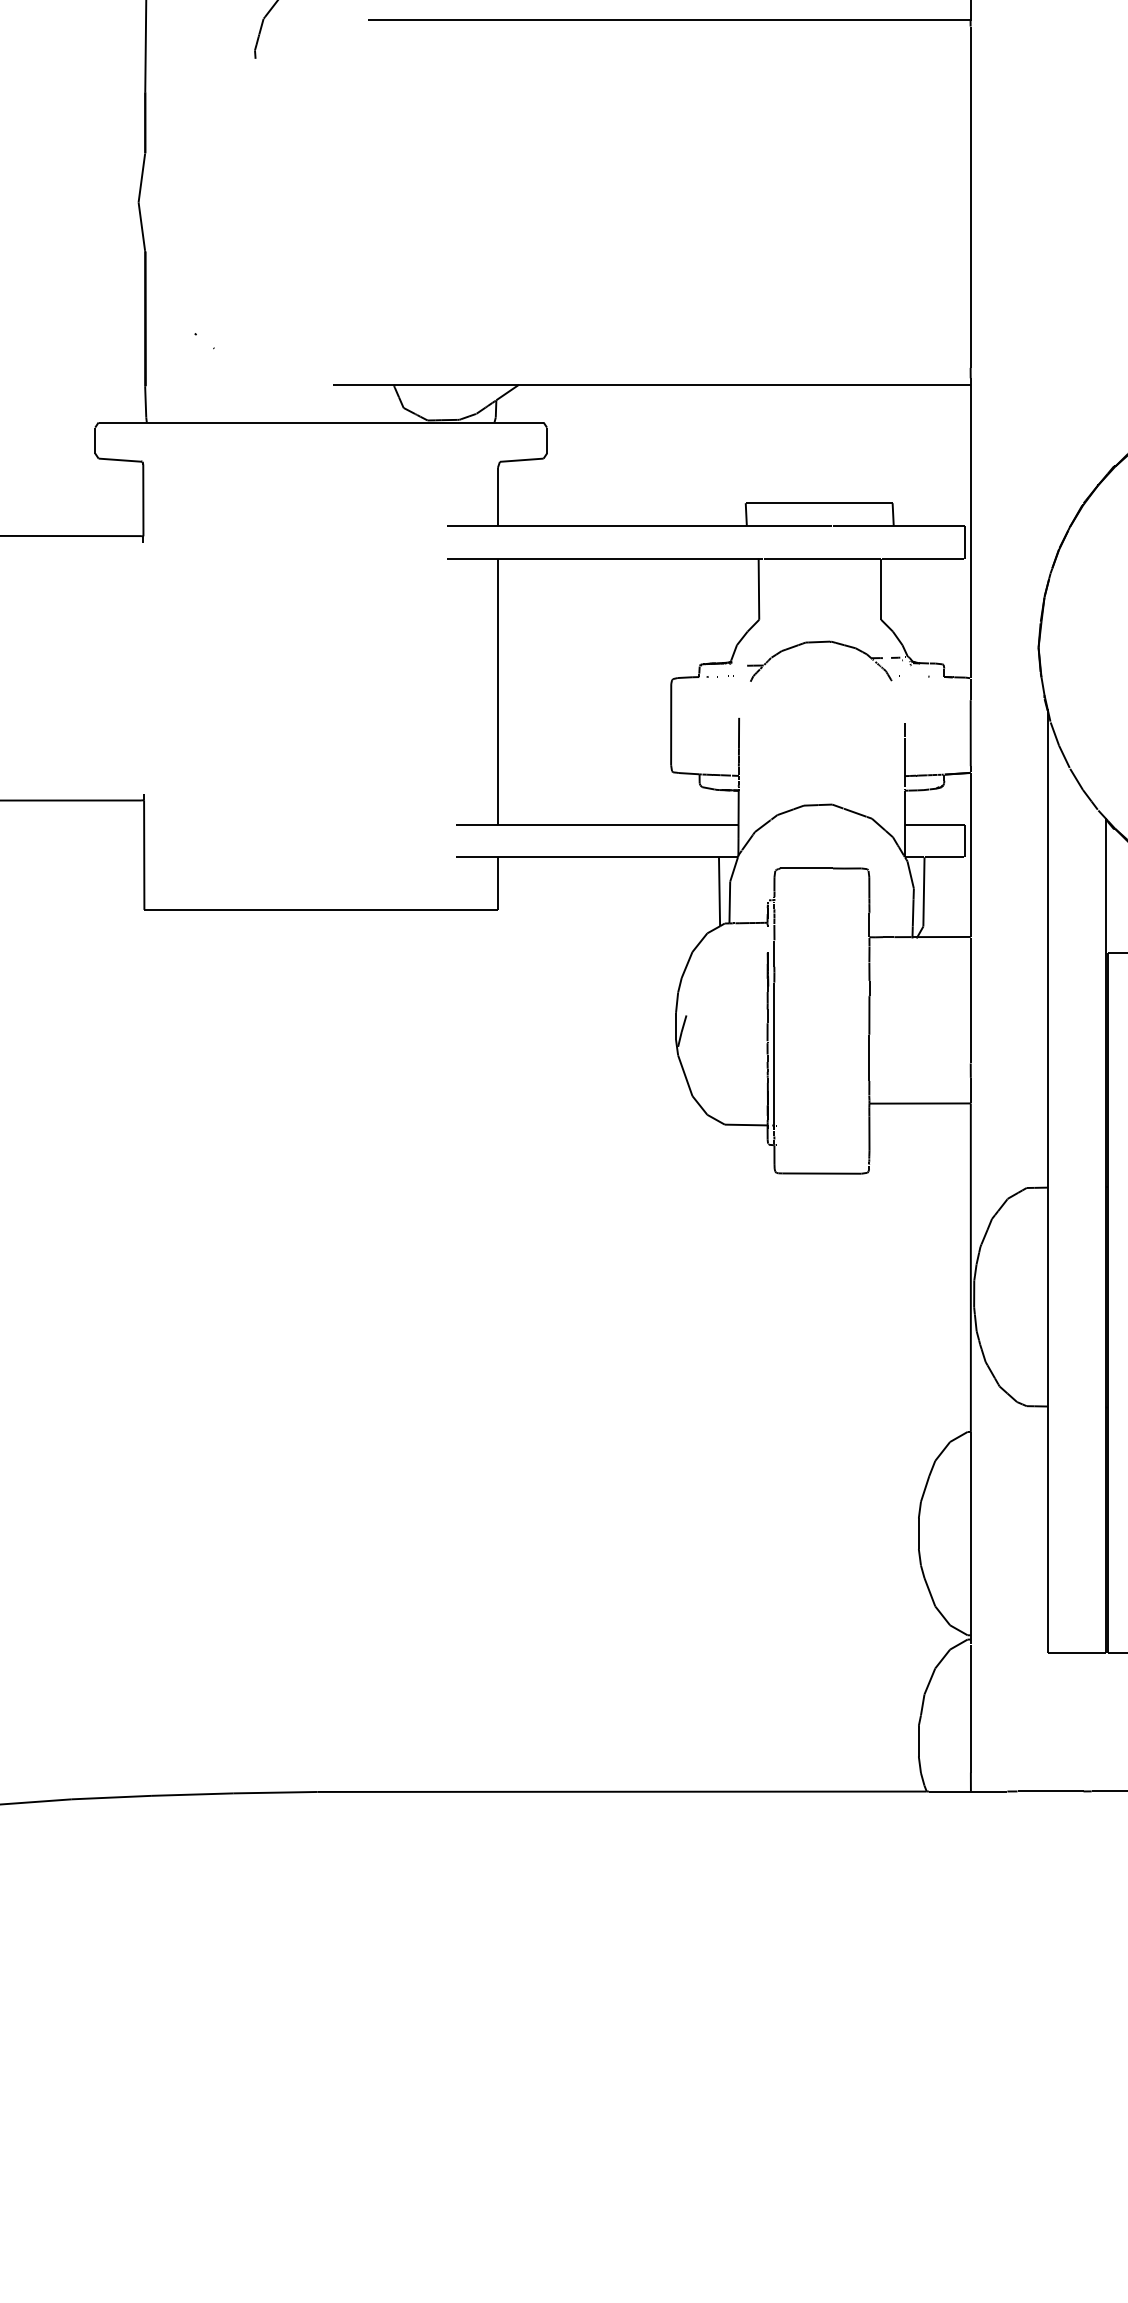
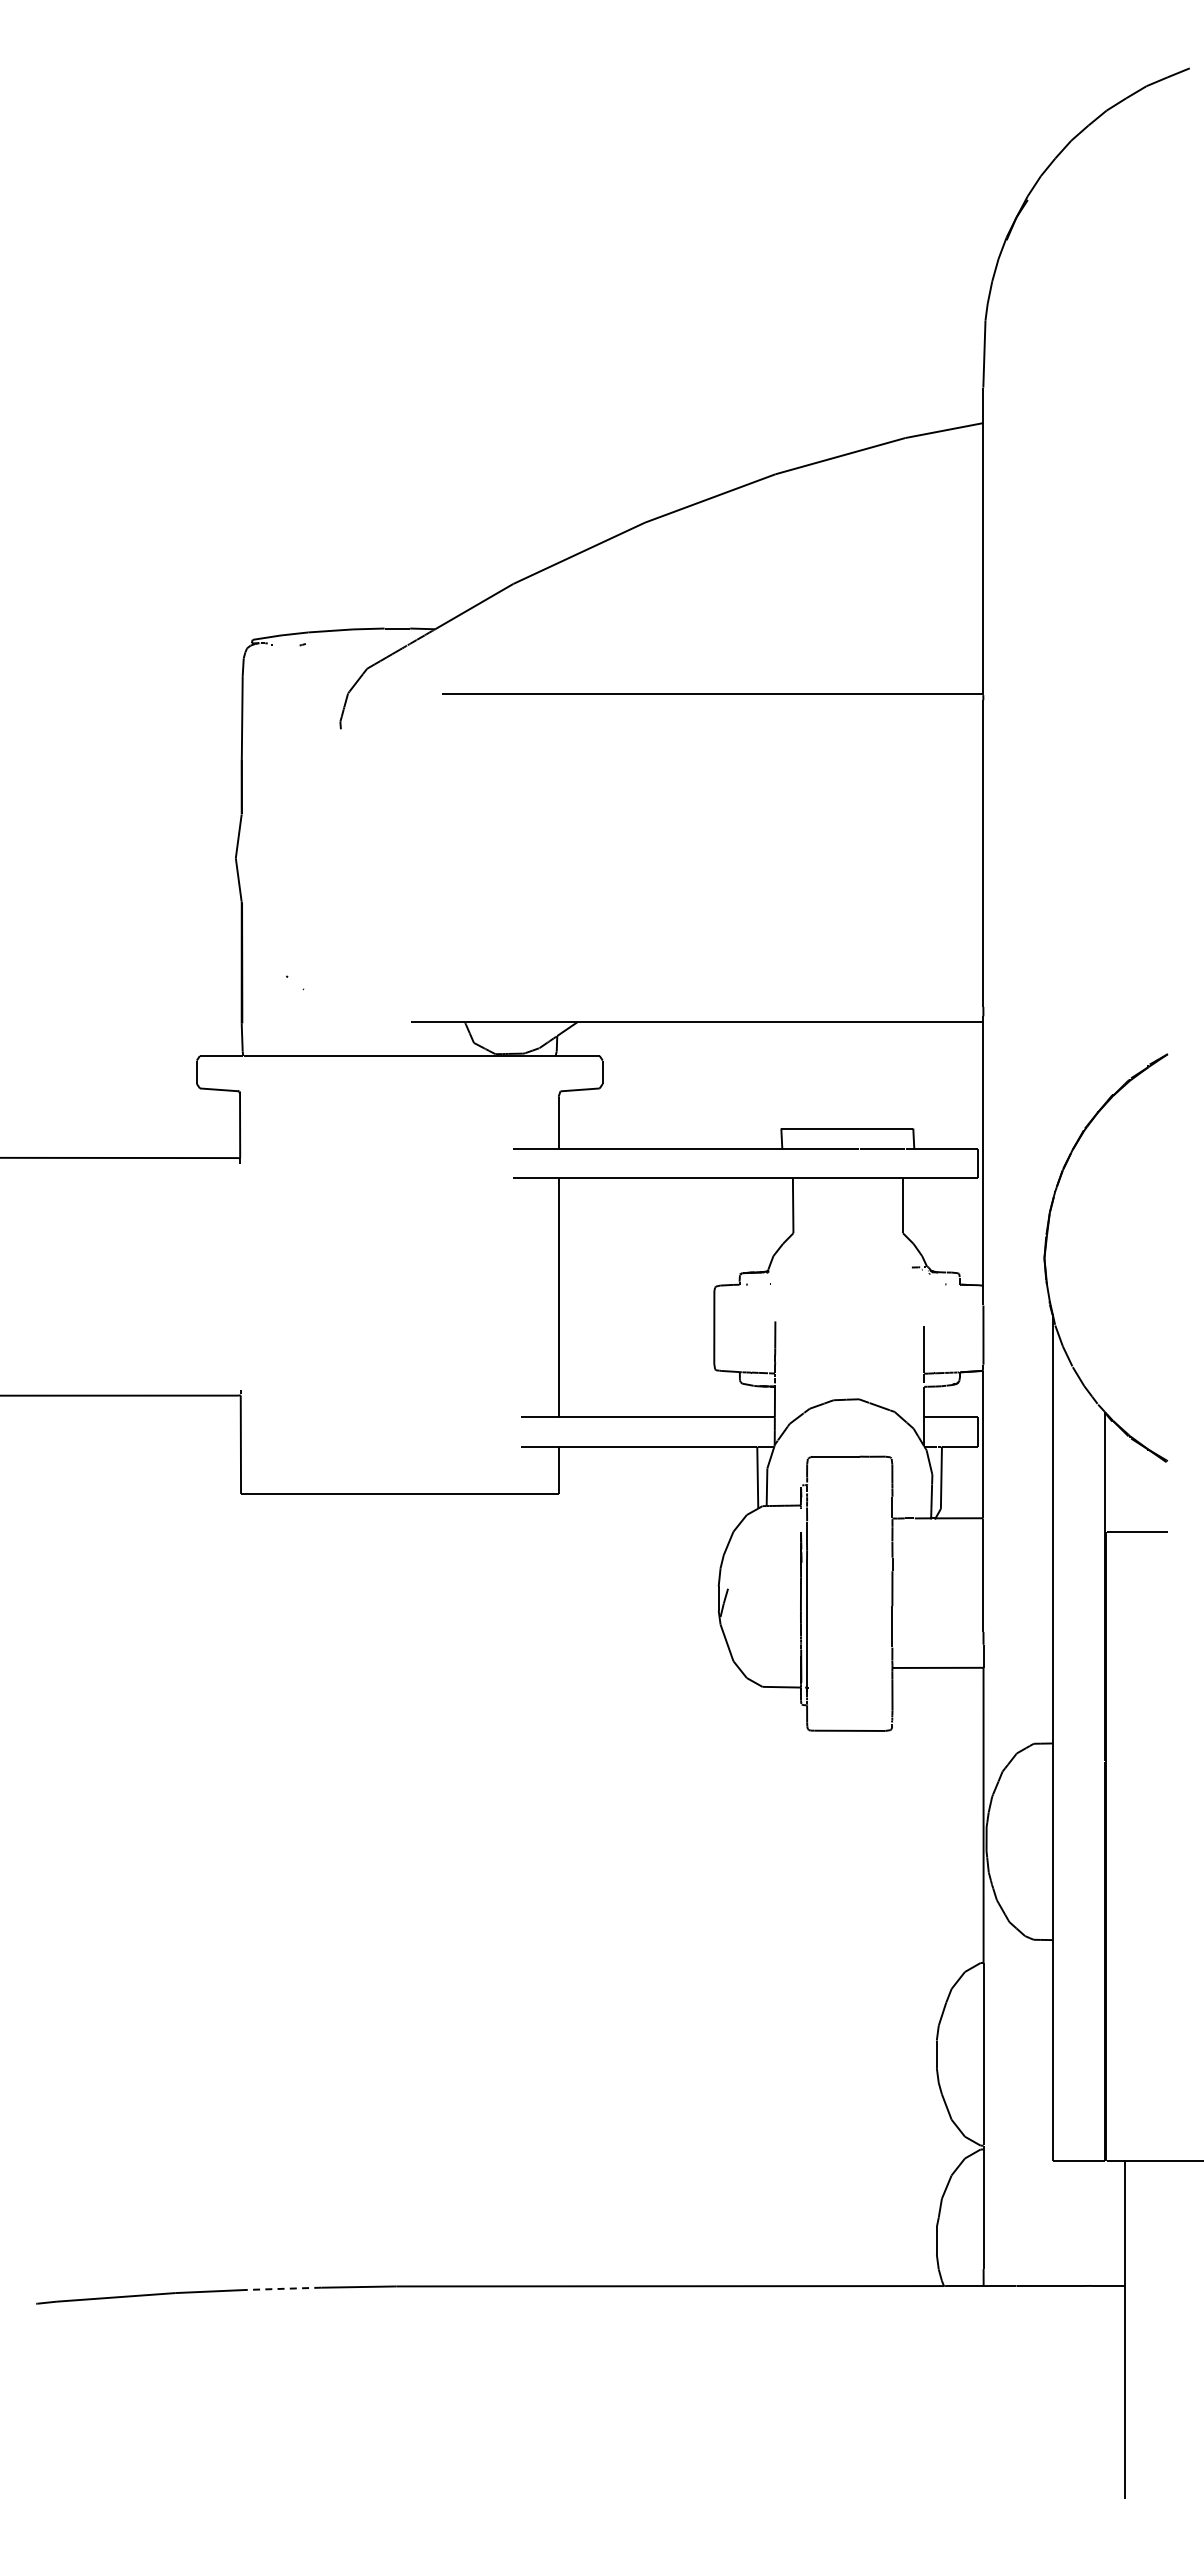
part: (821, 643) -> (849, 1254), removed
line: (192, 1794) -> (284, 2288), solid -> dashed

